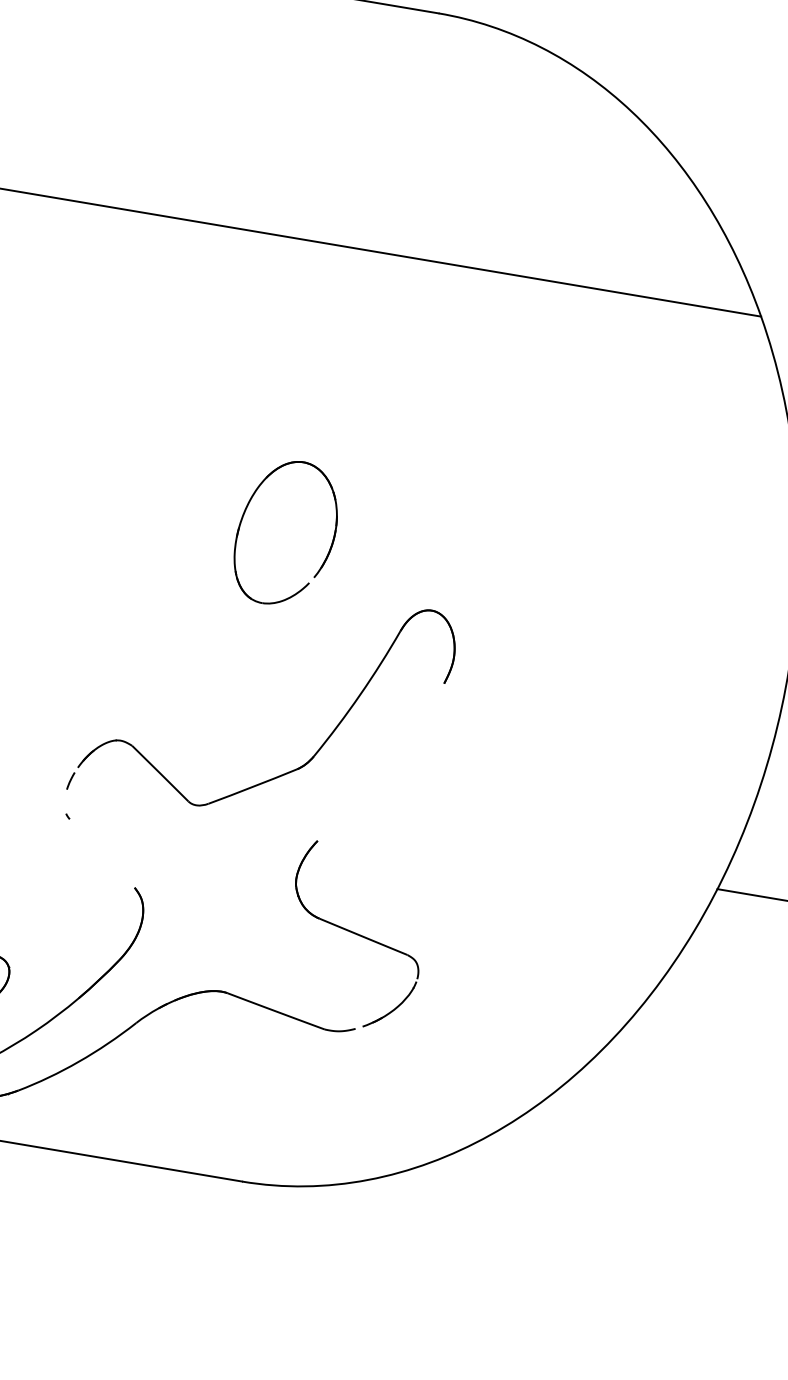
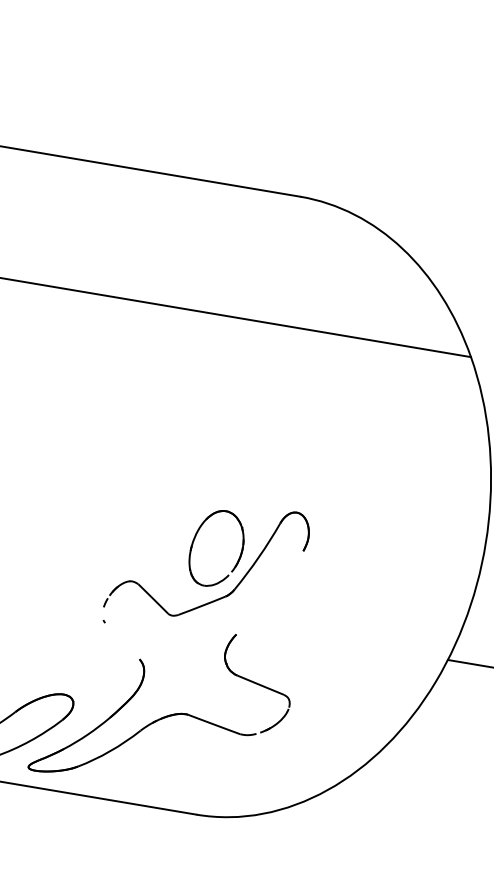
part: (244, 519) -> (194, 541), moved

